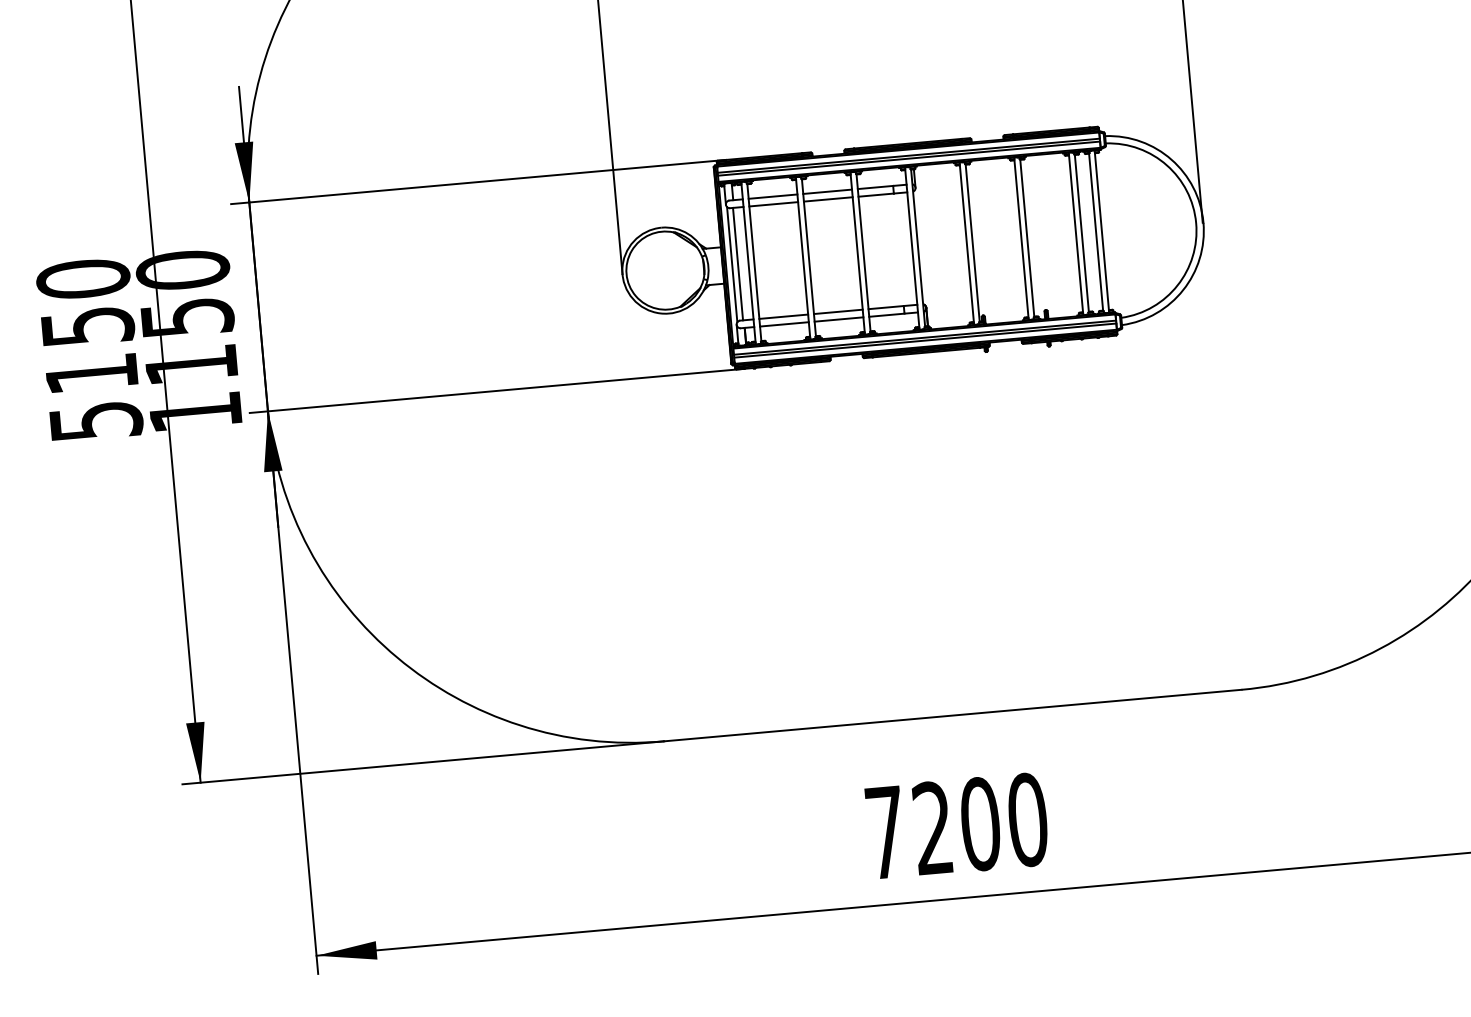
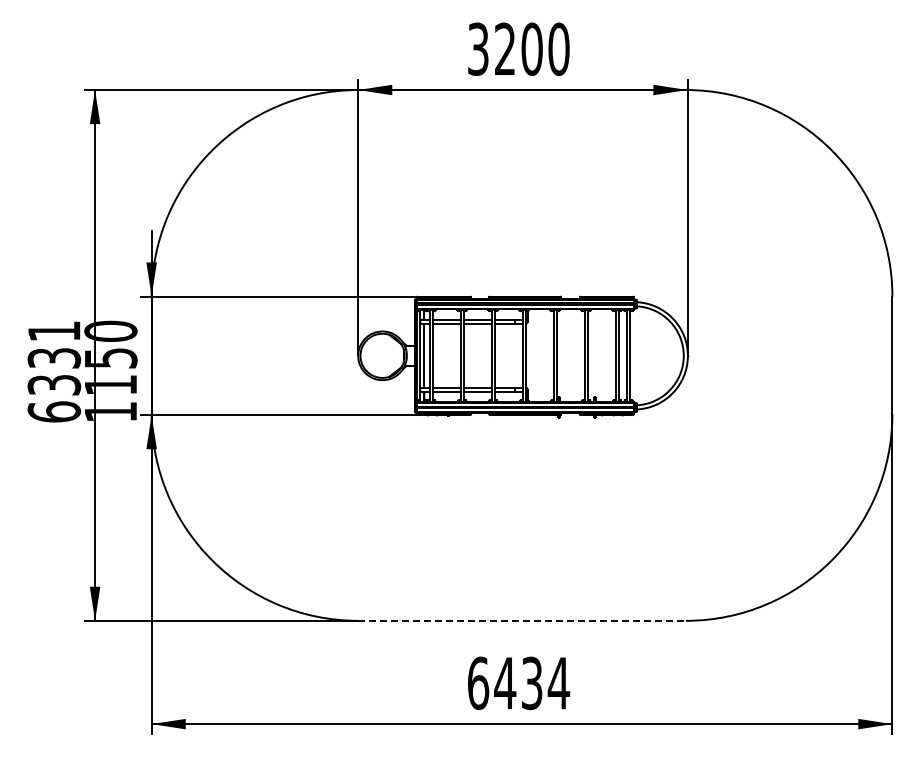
text: (89, 349) -> (54, 371), 5150 -> 6331
line: (953, 714) -> (522, 620), solid -> dashed
text: (958, 826) -> (519, 683), 7200 -> 6434

